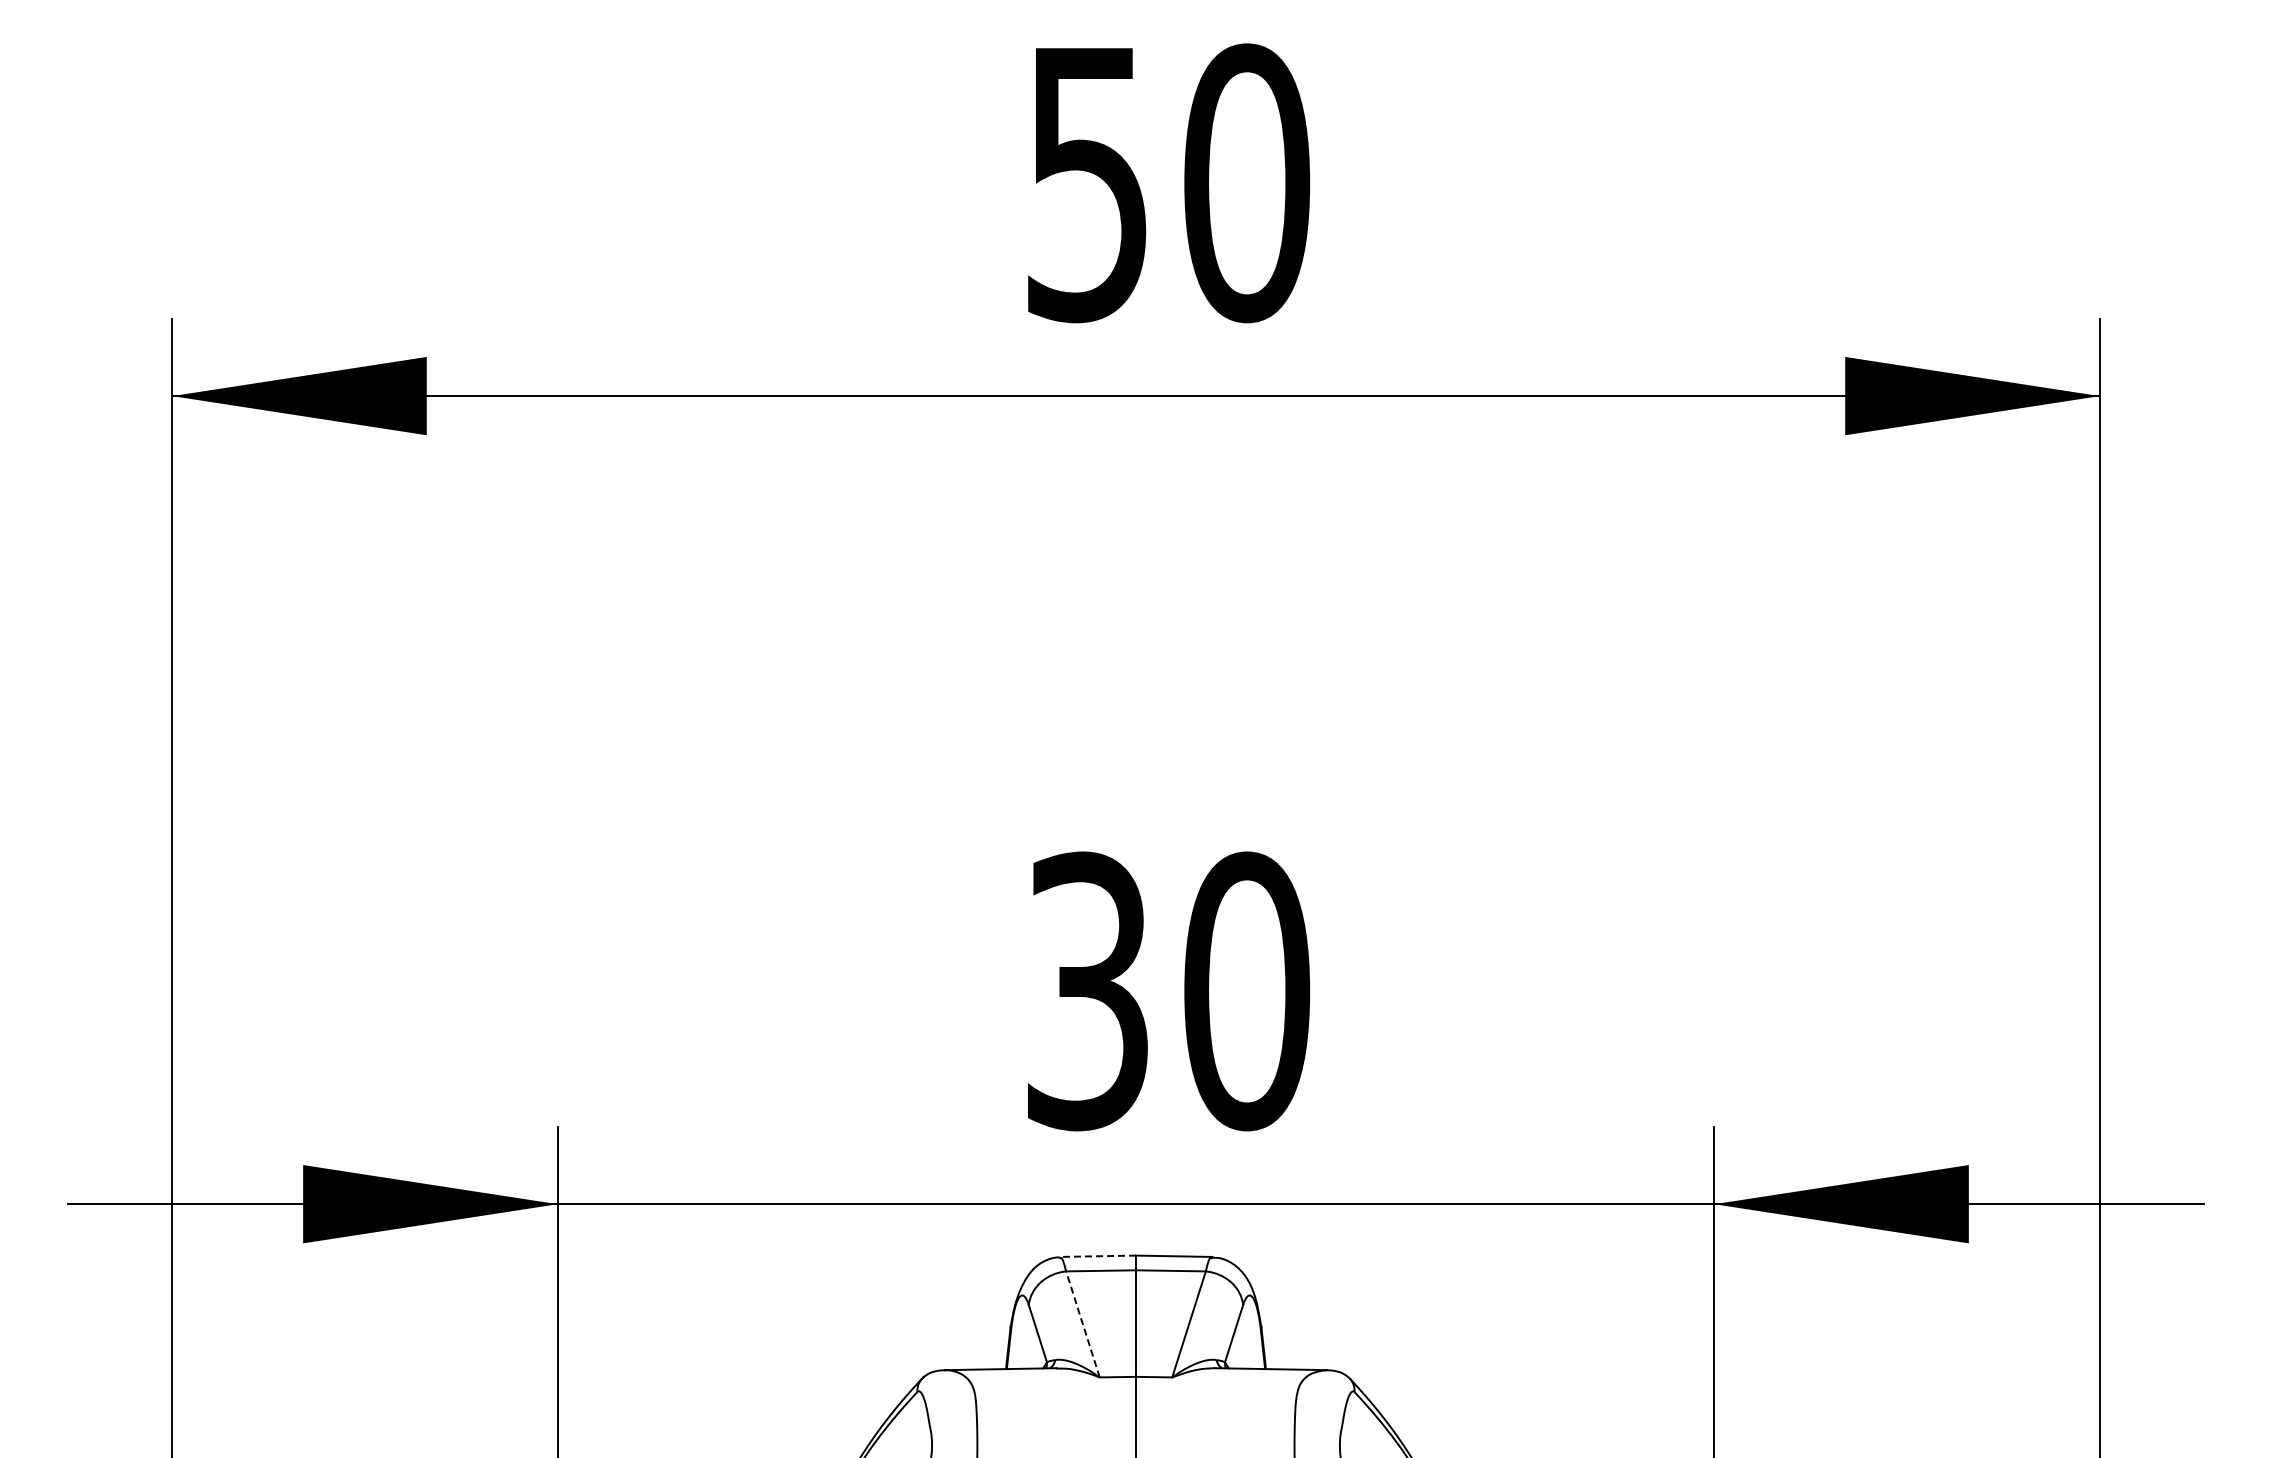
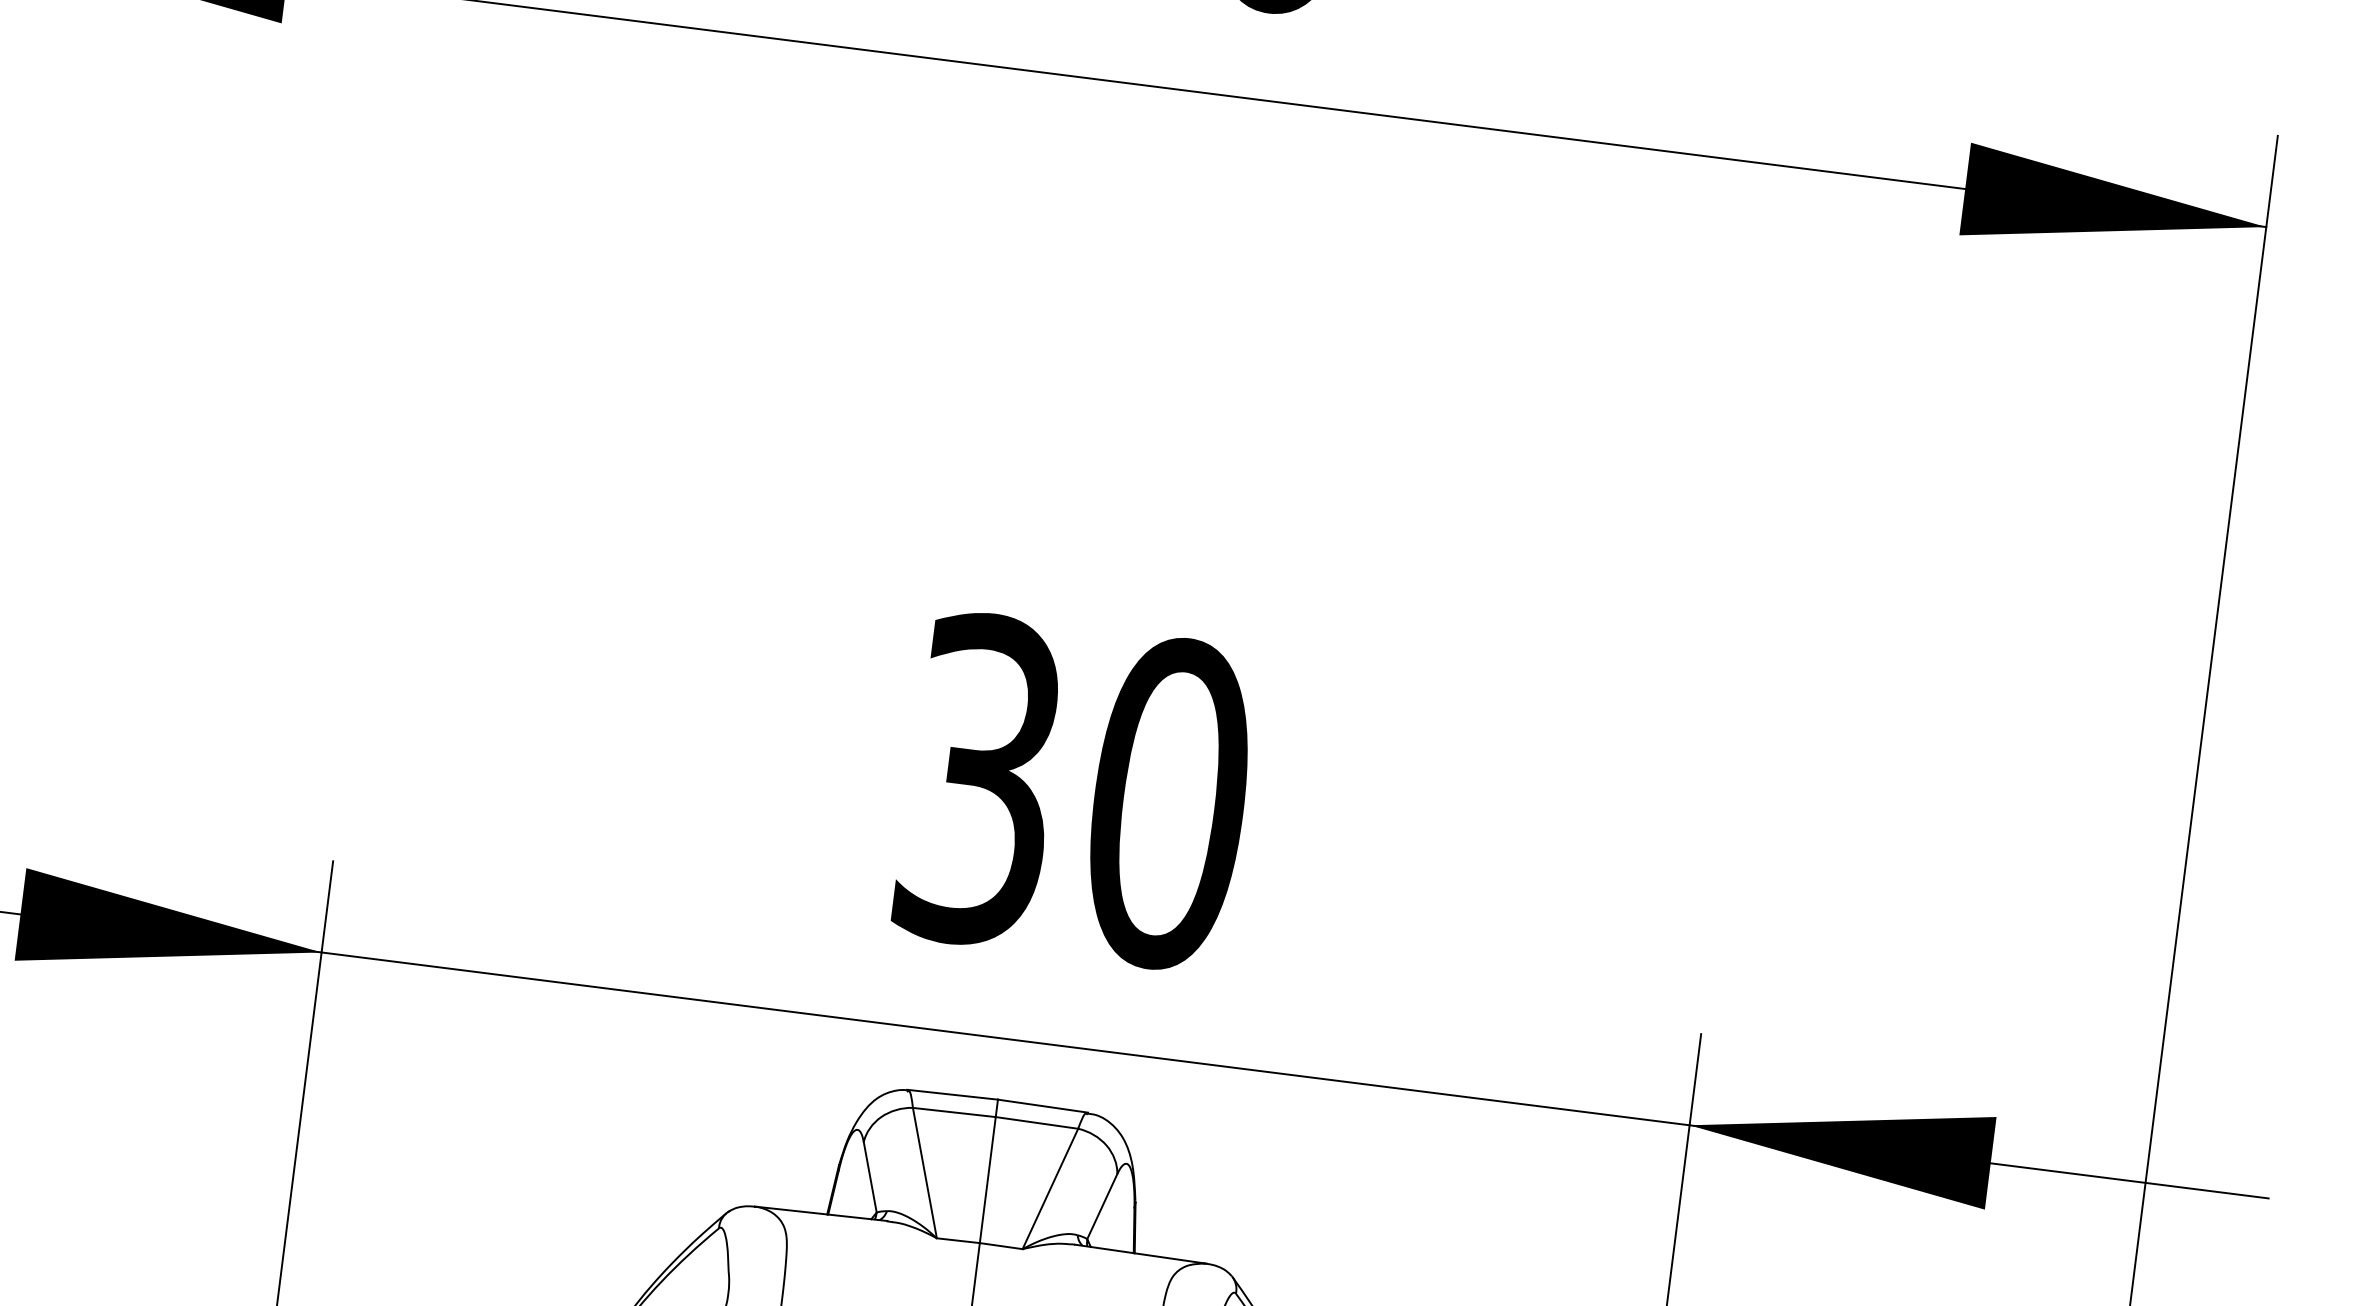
line: (1097, 1256) -> (952, 1094), dashed -> solid
line: (1082, 1324) -> (924, 1173), dashed -> solid

